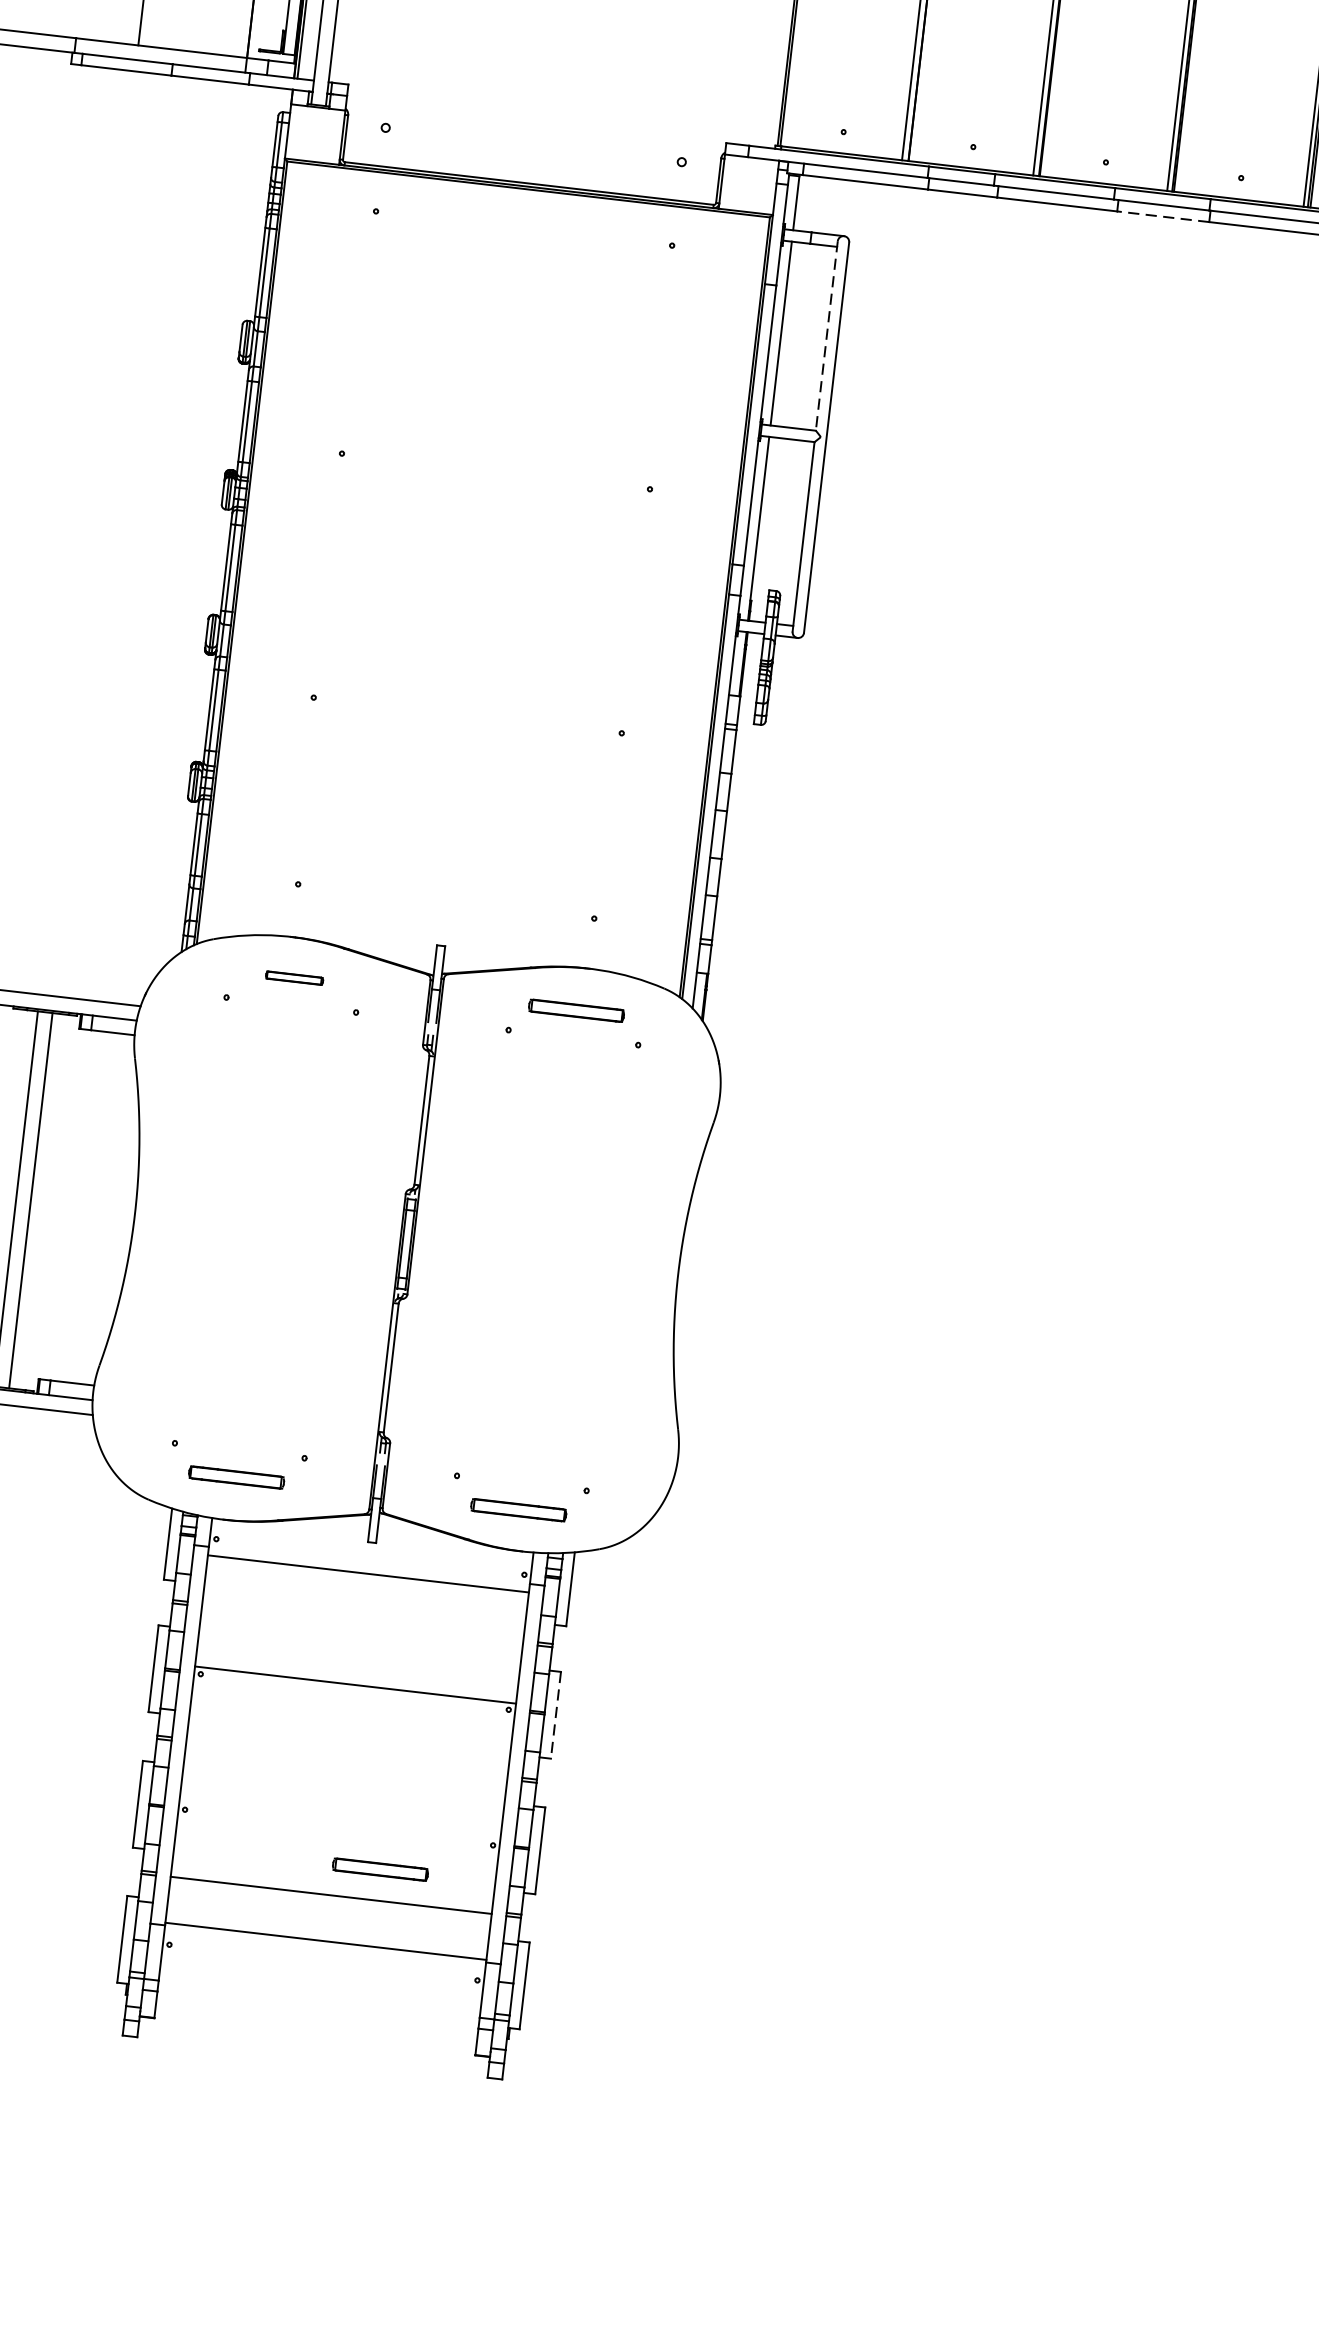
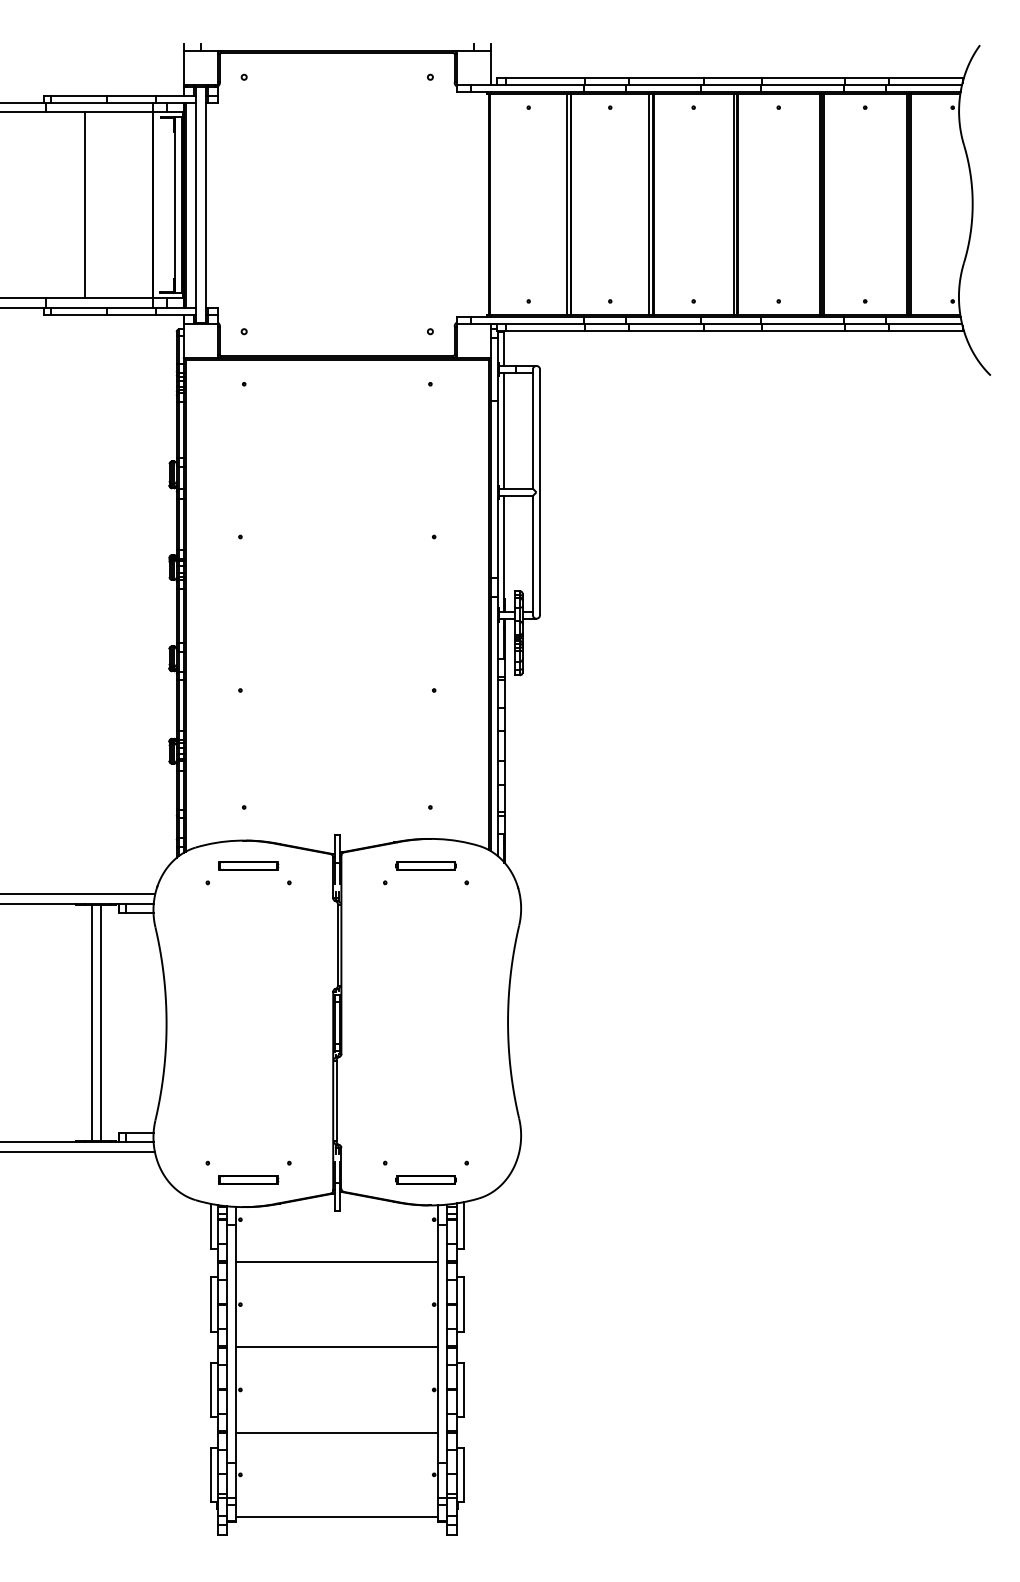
line: (1163, 217) -> (733, 331), dashed -> solid
line: (826, 336) -> (532, 429), dashed -> solid
part: (294, 977) -> (248, 865), size x1.67
line: (368, 1574) -> (337, 1262), moved
line: (355, 1685) -> (337, 1347), moved
line: (555, 1716) -> (463, 1305), dashed -> solid
part: (379, 1868) -> (365, 1412), removed
line: (326, 1941) -> (337, 1517), moved

